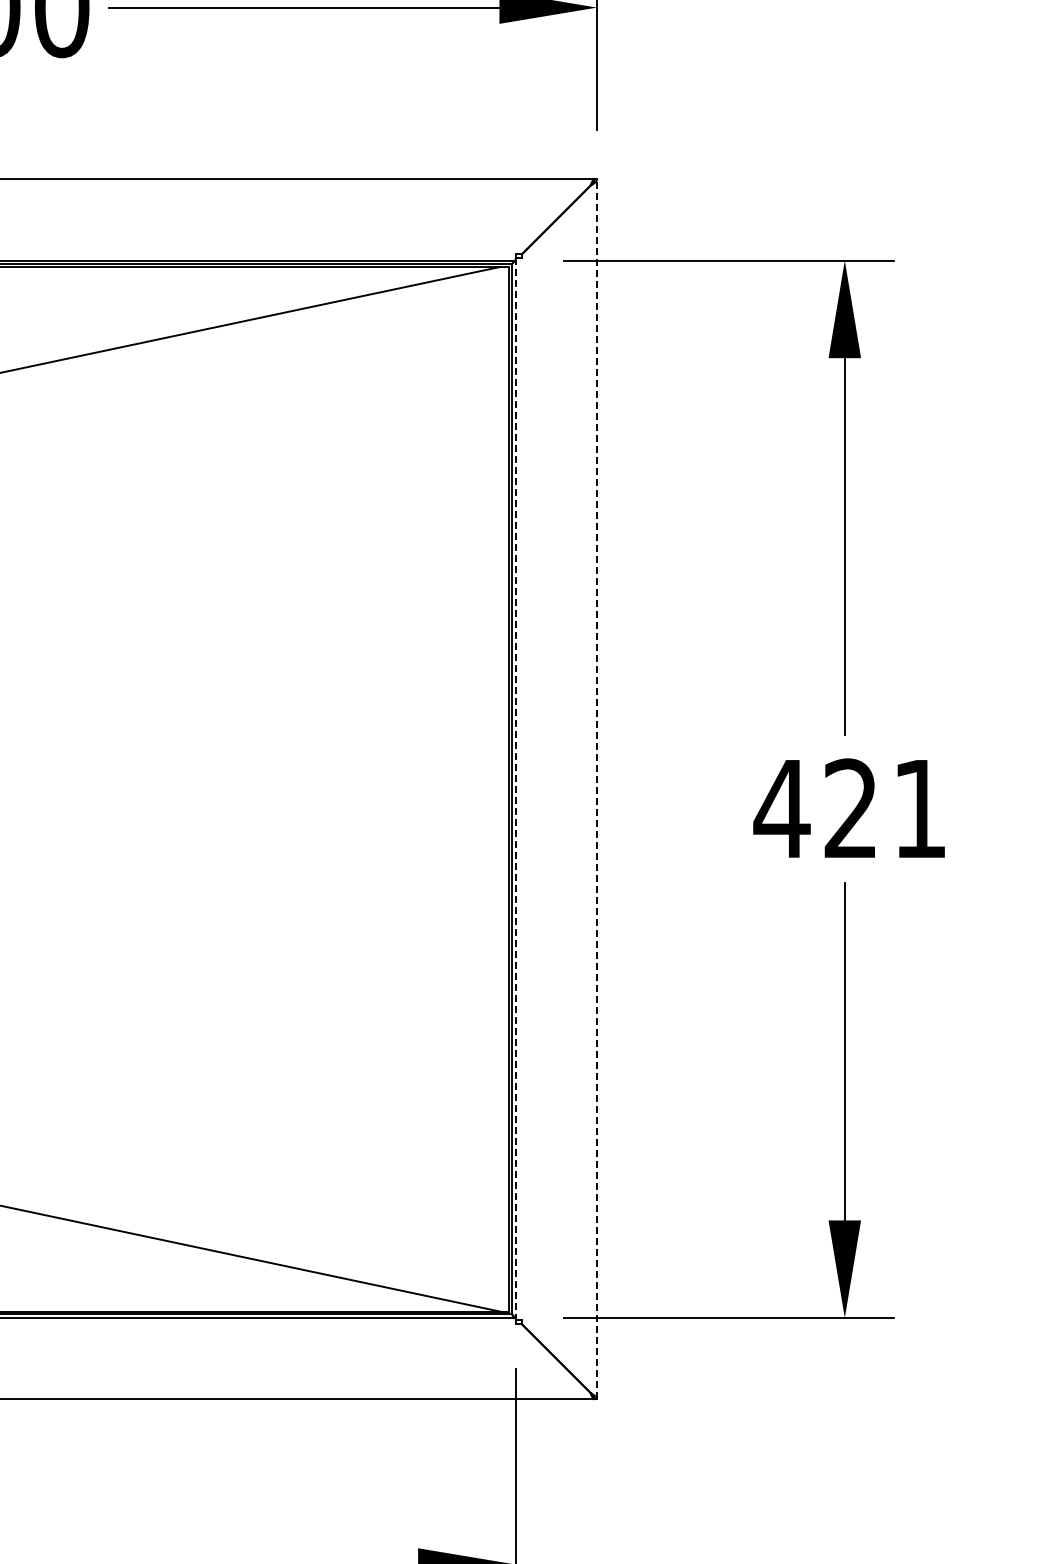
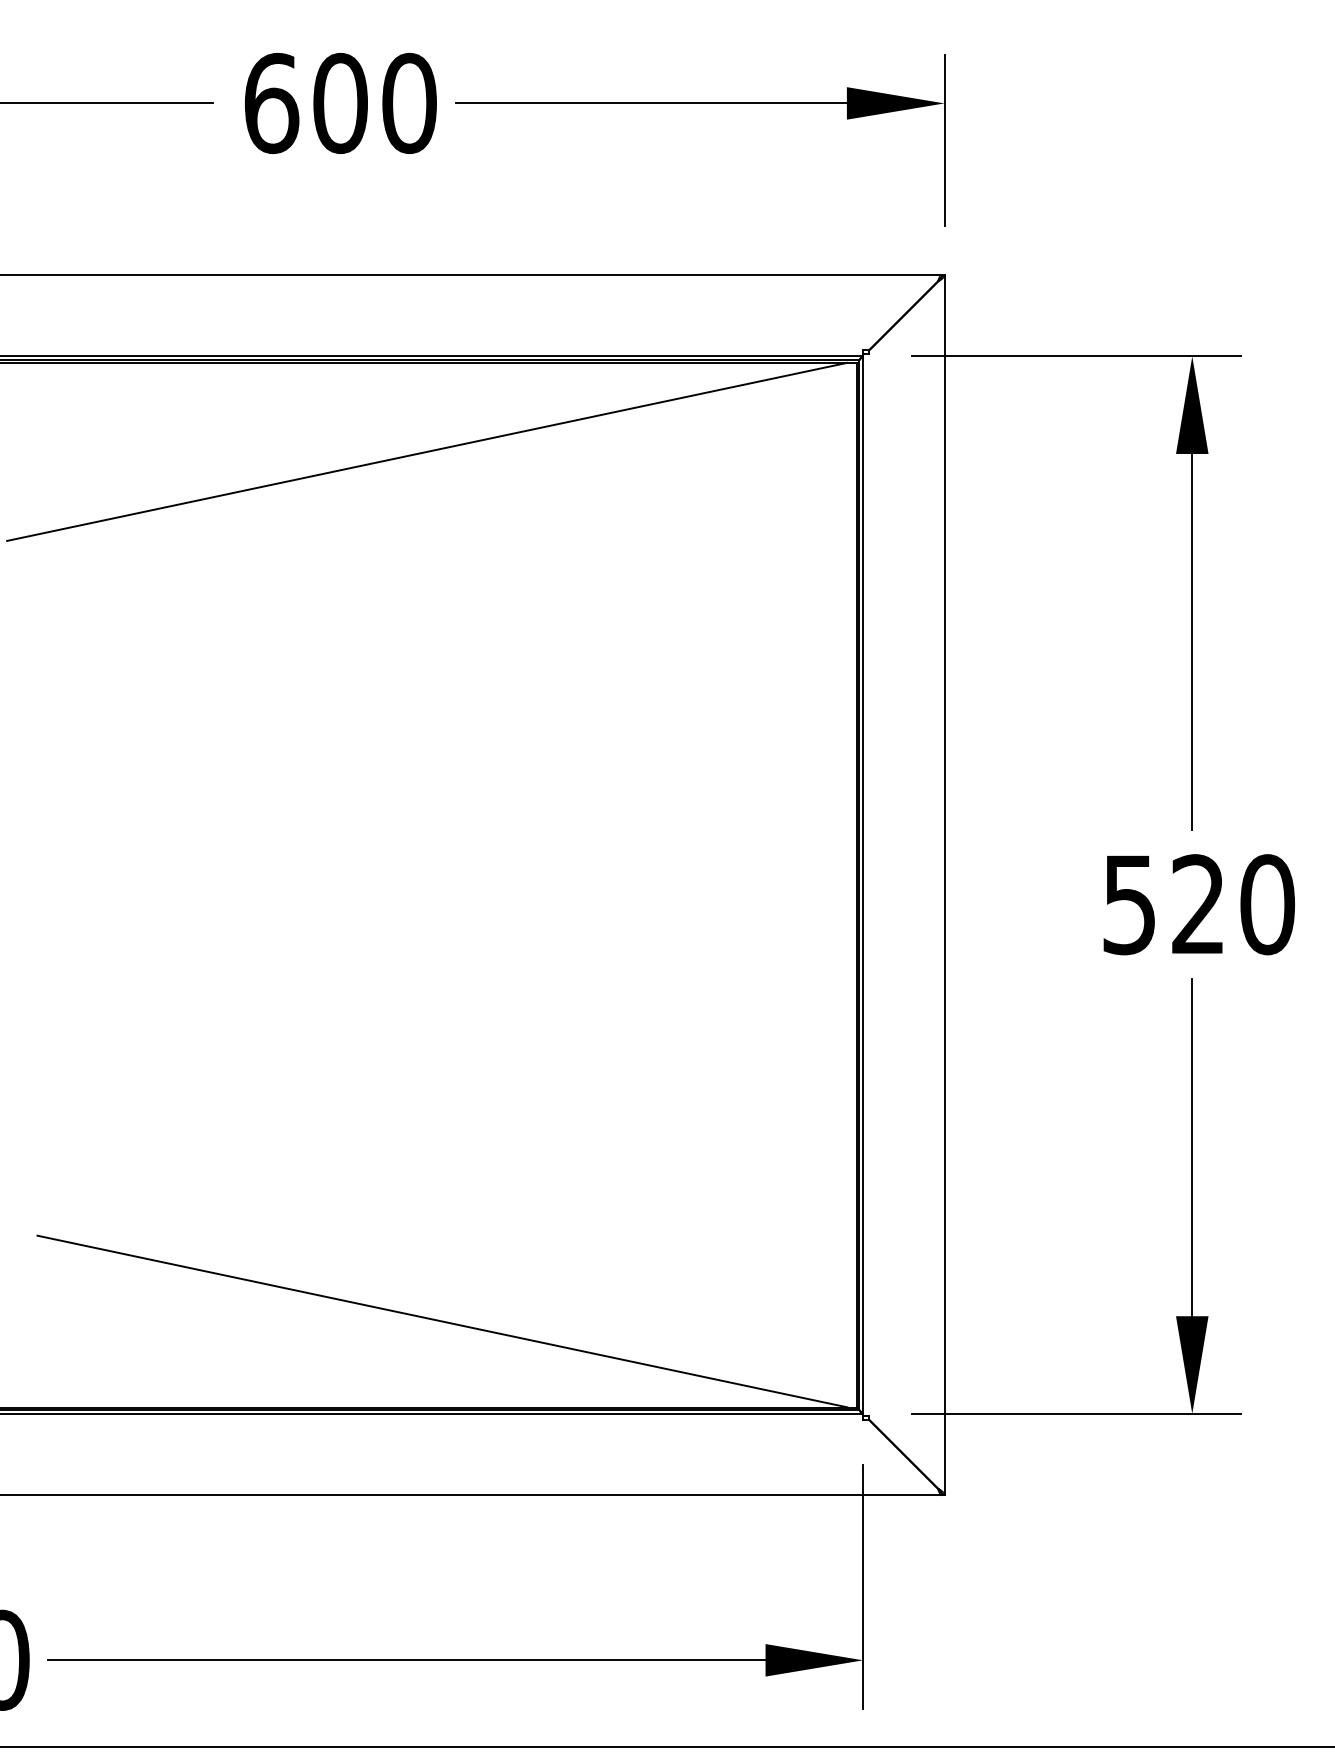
line: (597, 788) -> (944, 884), dashed -> solid
line: (516, 789) -> (863, 885), dashed -> solid
text: (850, 808) -> (1197, 904), 421 -> 520

